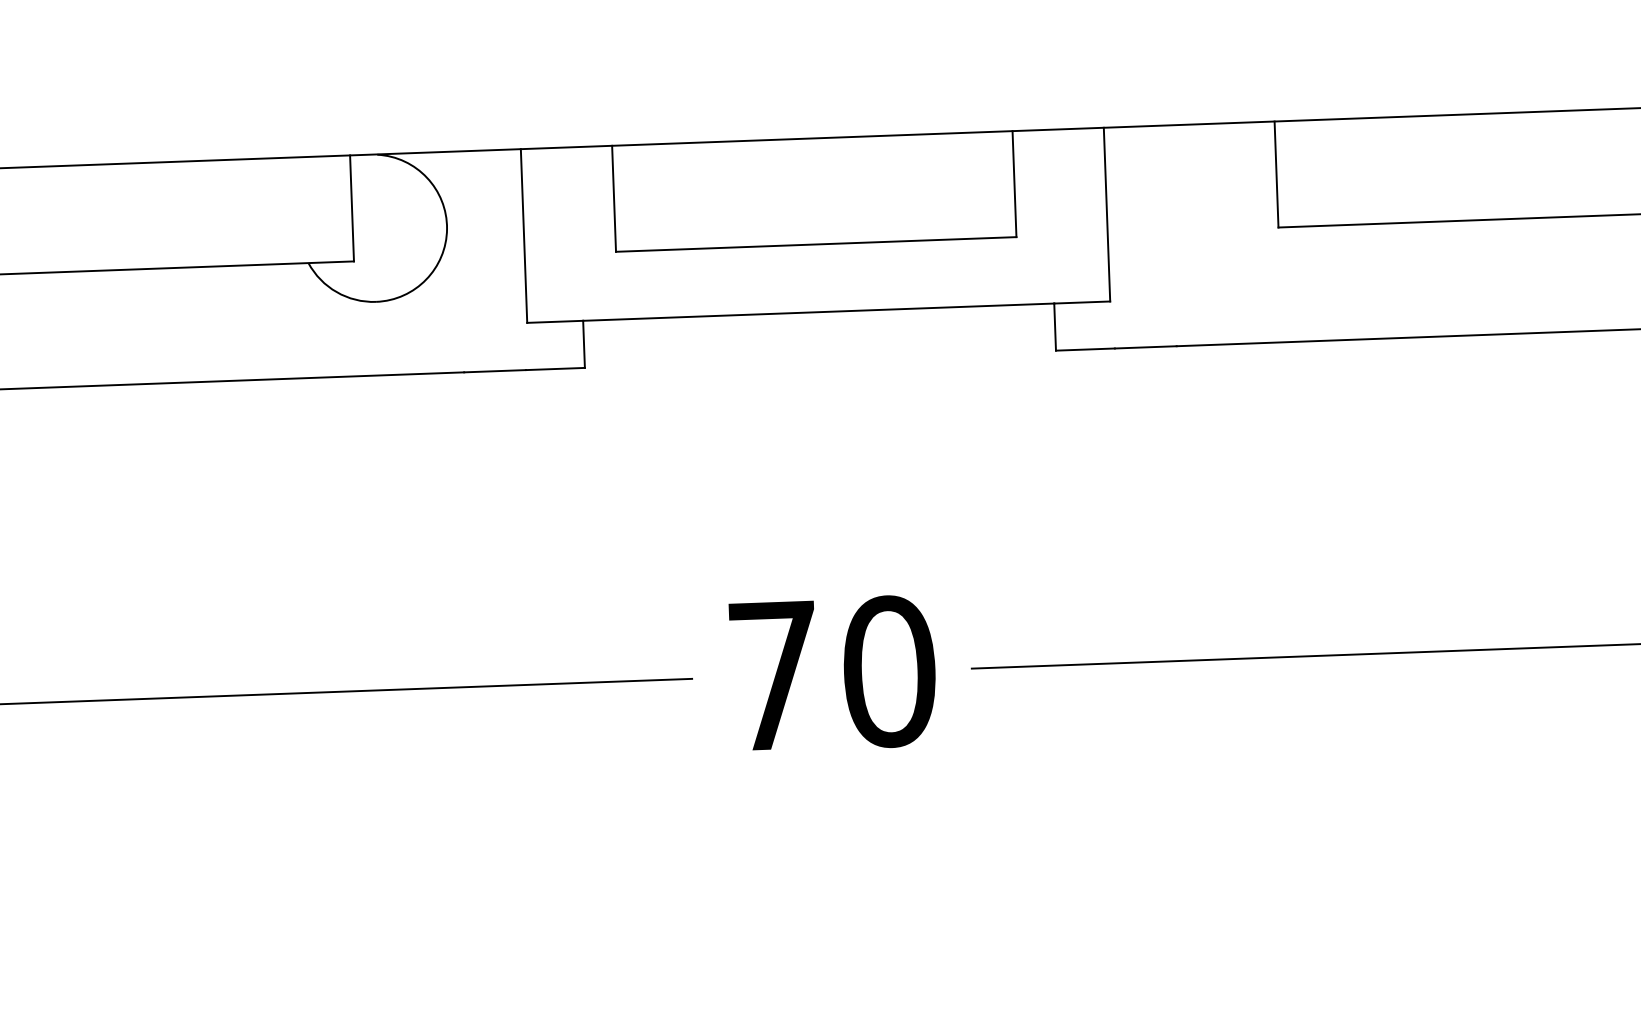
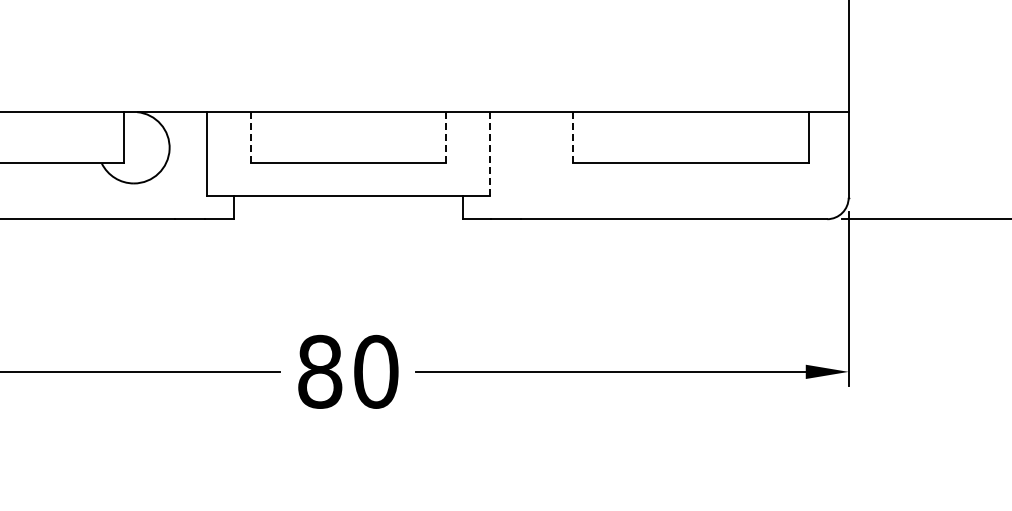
line: (1275, 174) -> (572, 137), solid -> dashed
line: (1014, 183) -> (445, 137), solid -> dashed
line: (614, 198) -> (251, 137), solid -> dashed
line: (1106, 213) -> (489, 153), solid -> dashed
text: (774, 675) -> (320, 371), 70 -> 80

